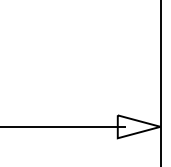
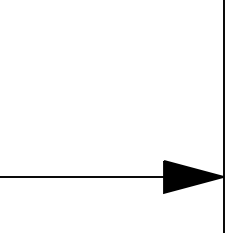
fill: (138, 126) -> (193, 176), added

